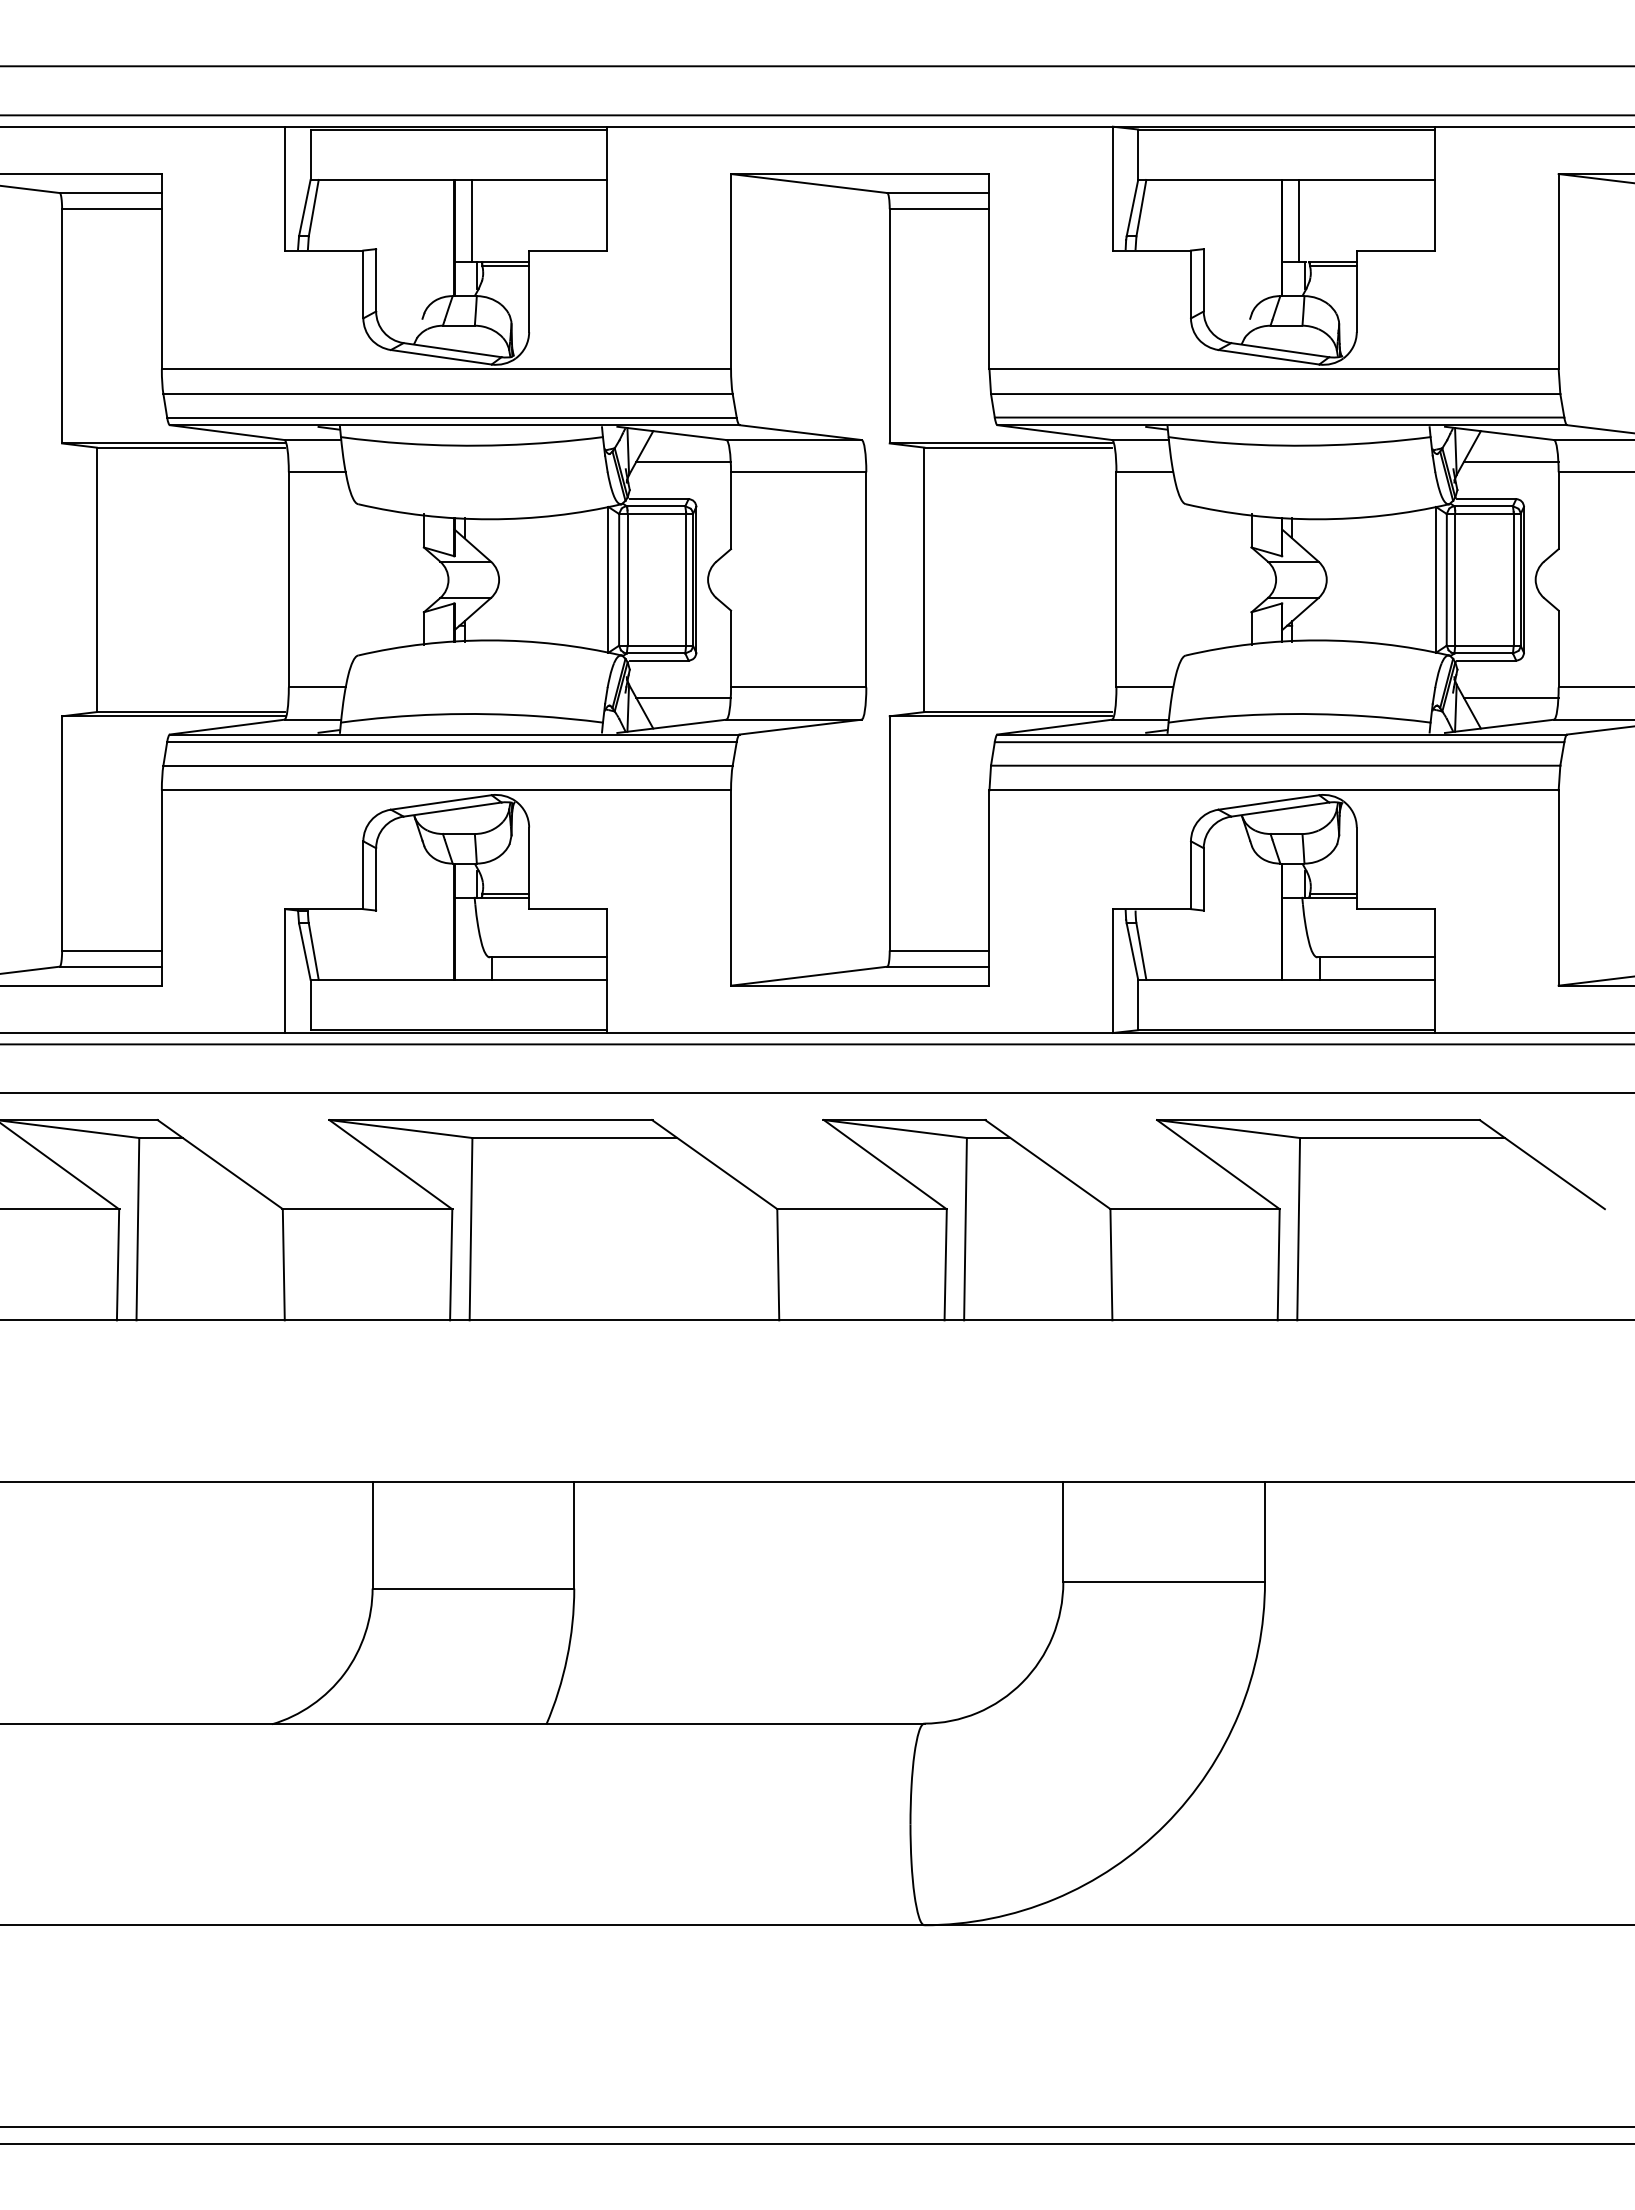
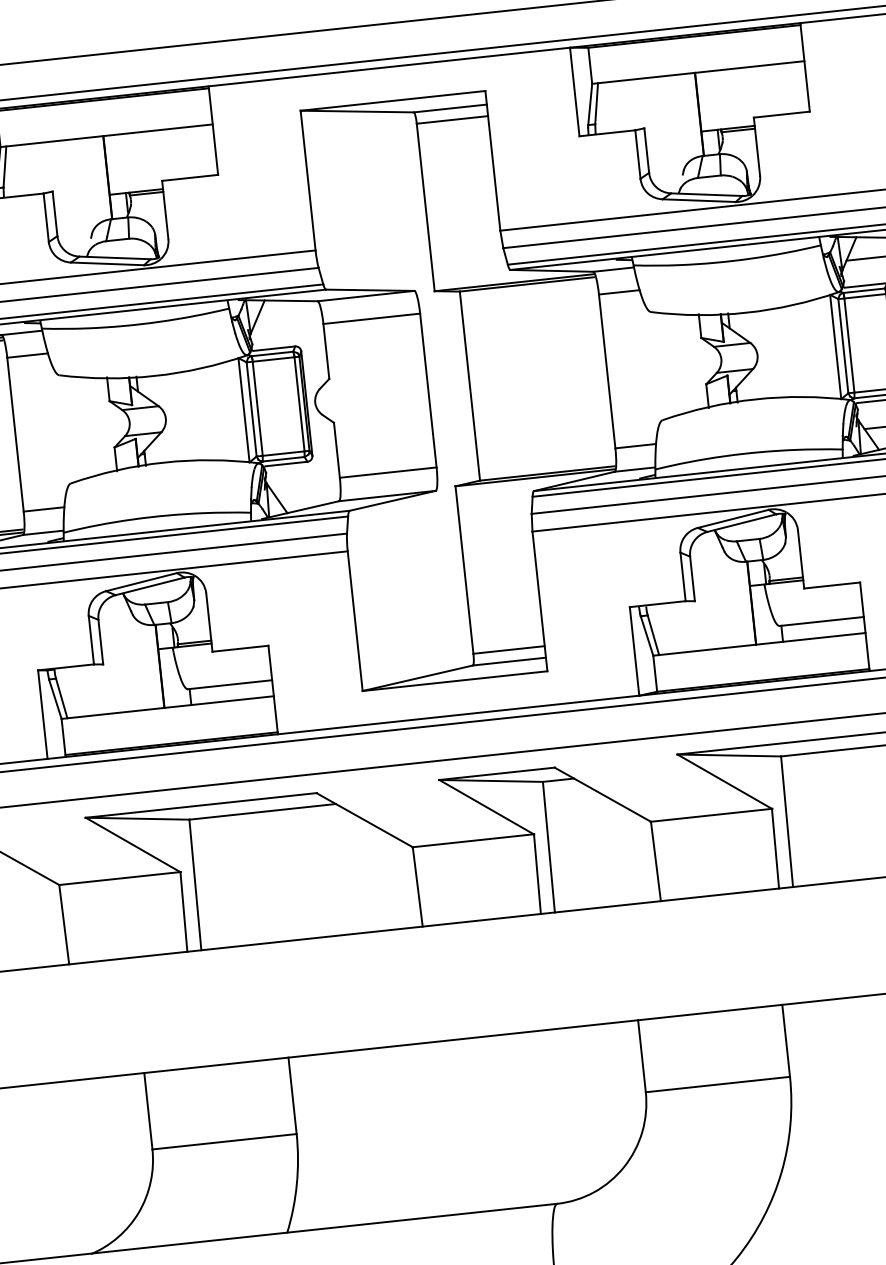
line: (471, 220) -> (118, 163), removed
line: (1299, 220) -> (710, 100), removed
line: (683, 462) -> (288, 320), removed
line: (683, 697) -> (306, 488), removed

